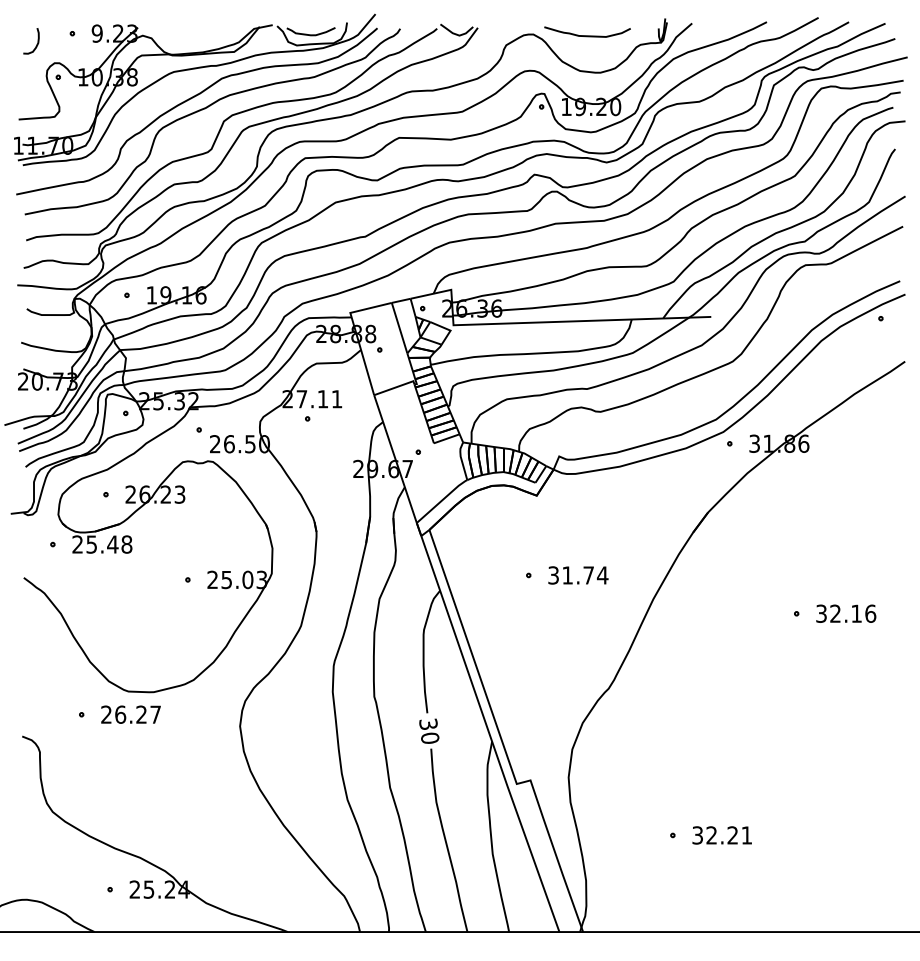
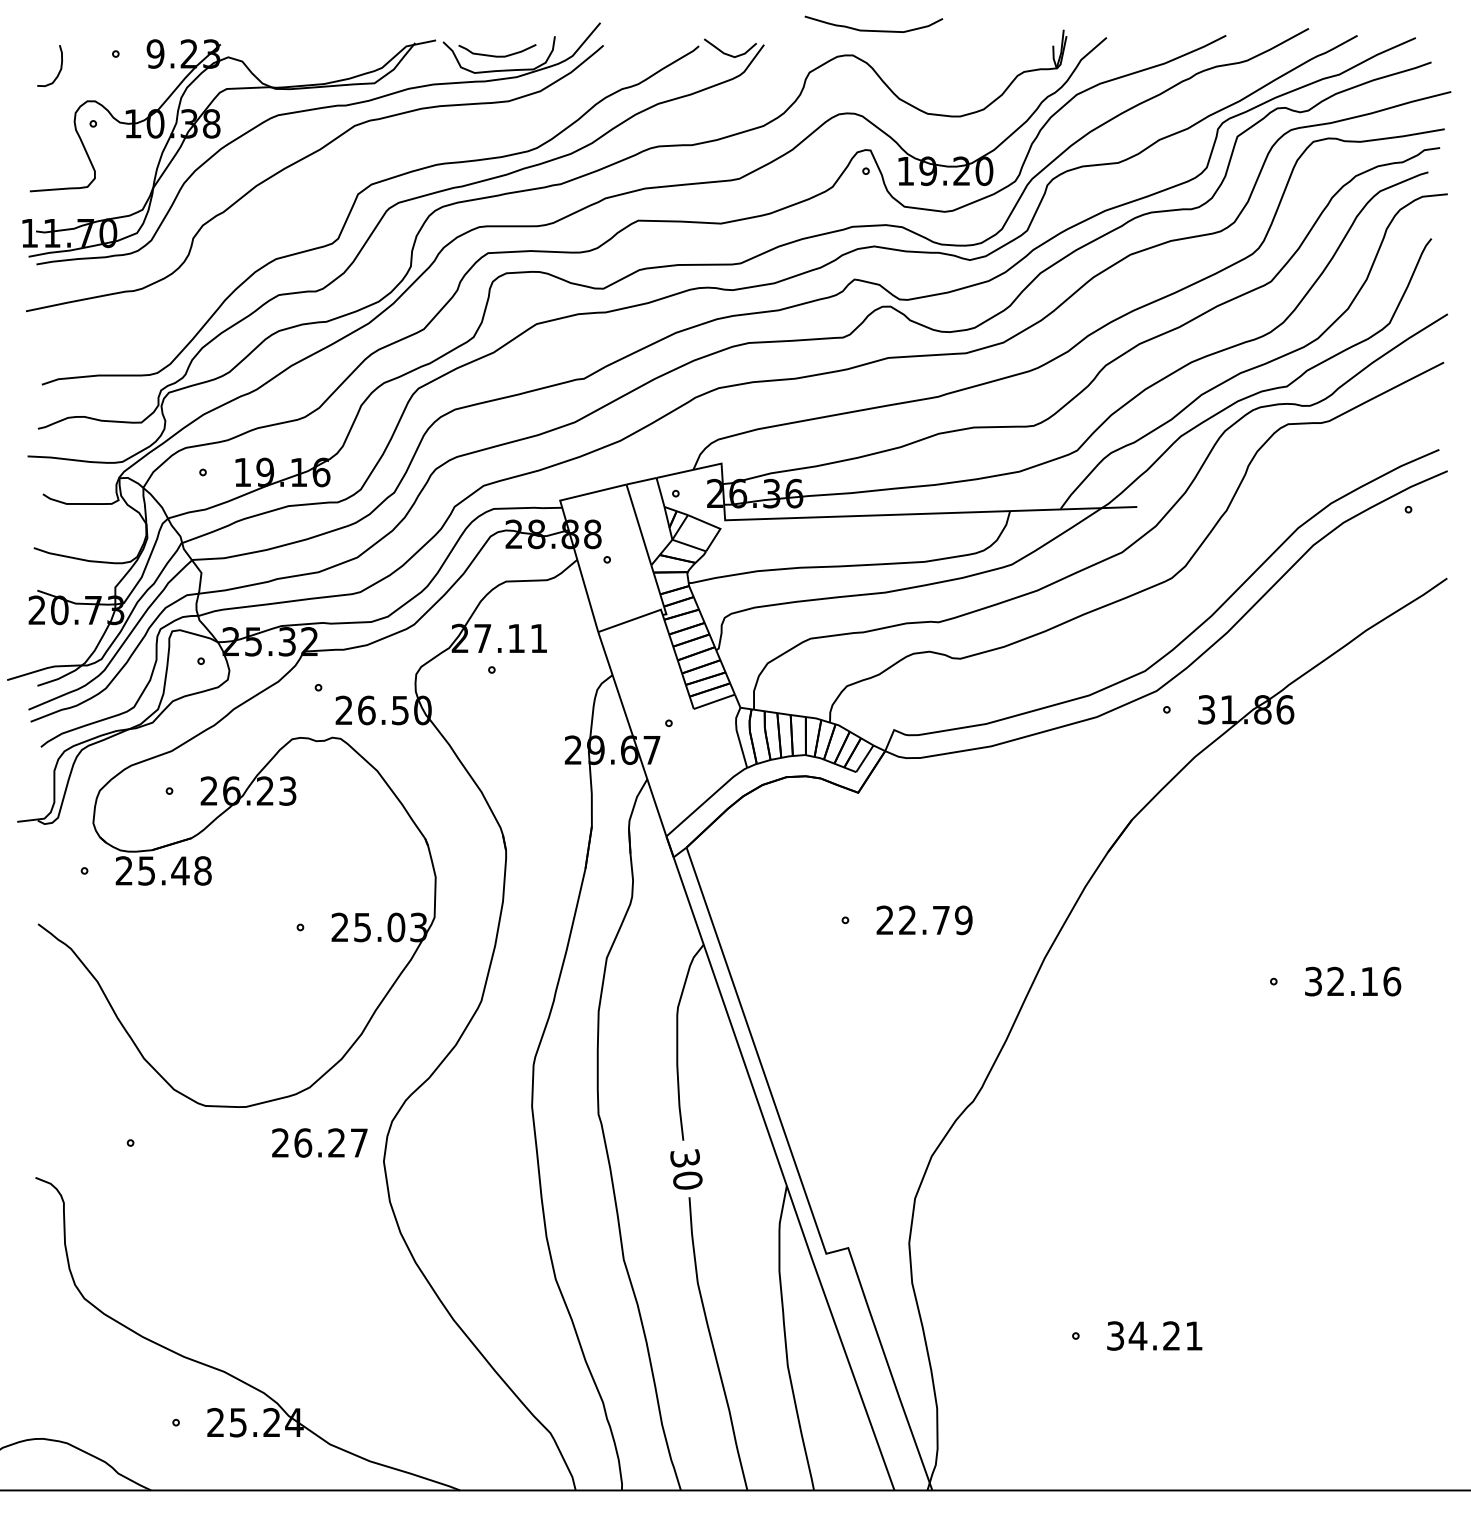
curve: (587, 35) -> (873, 29), moved
curve: (205, 109) -> (328, 175), removed
text: (578, 575) -> (924, 920), 31.74 -> 22.79
text: (130, 714) -> (318, 1142), moved
text: (711, 835) -> (1137, 1336), 32.21 -> 34.21

